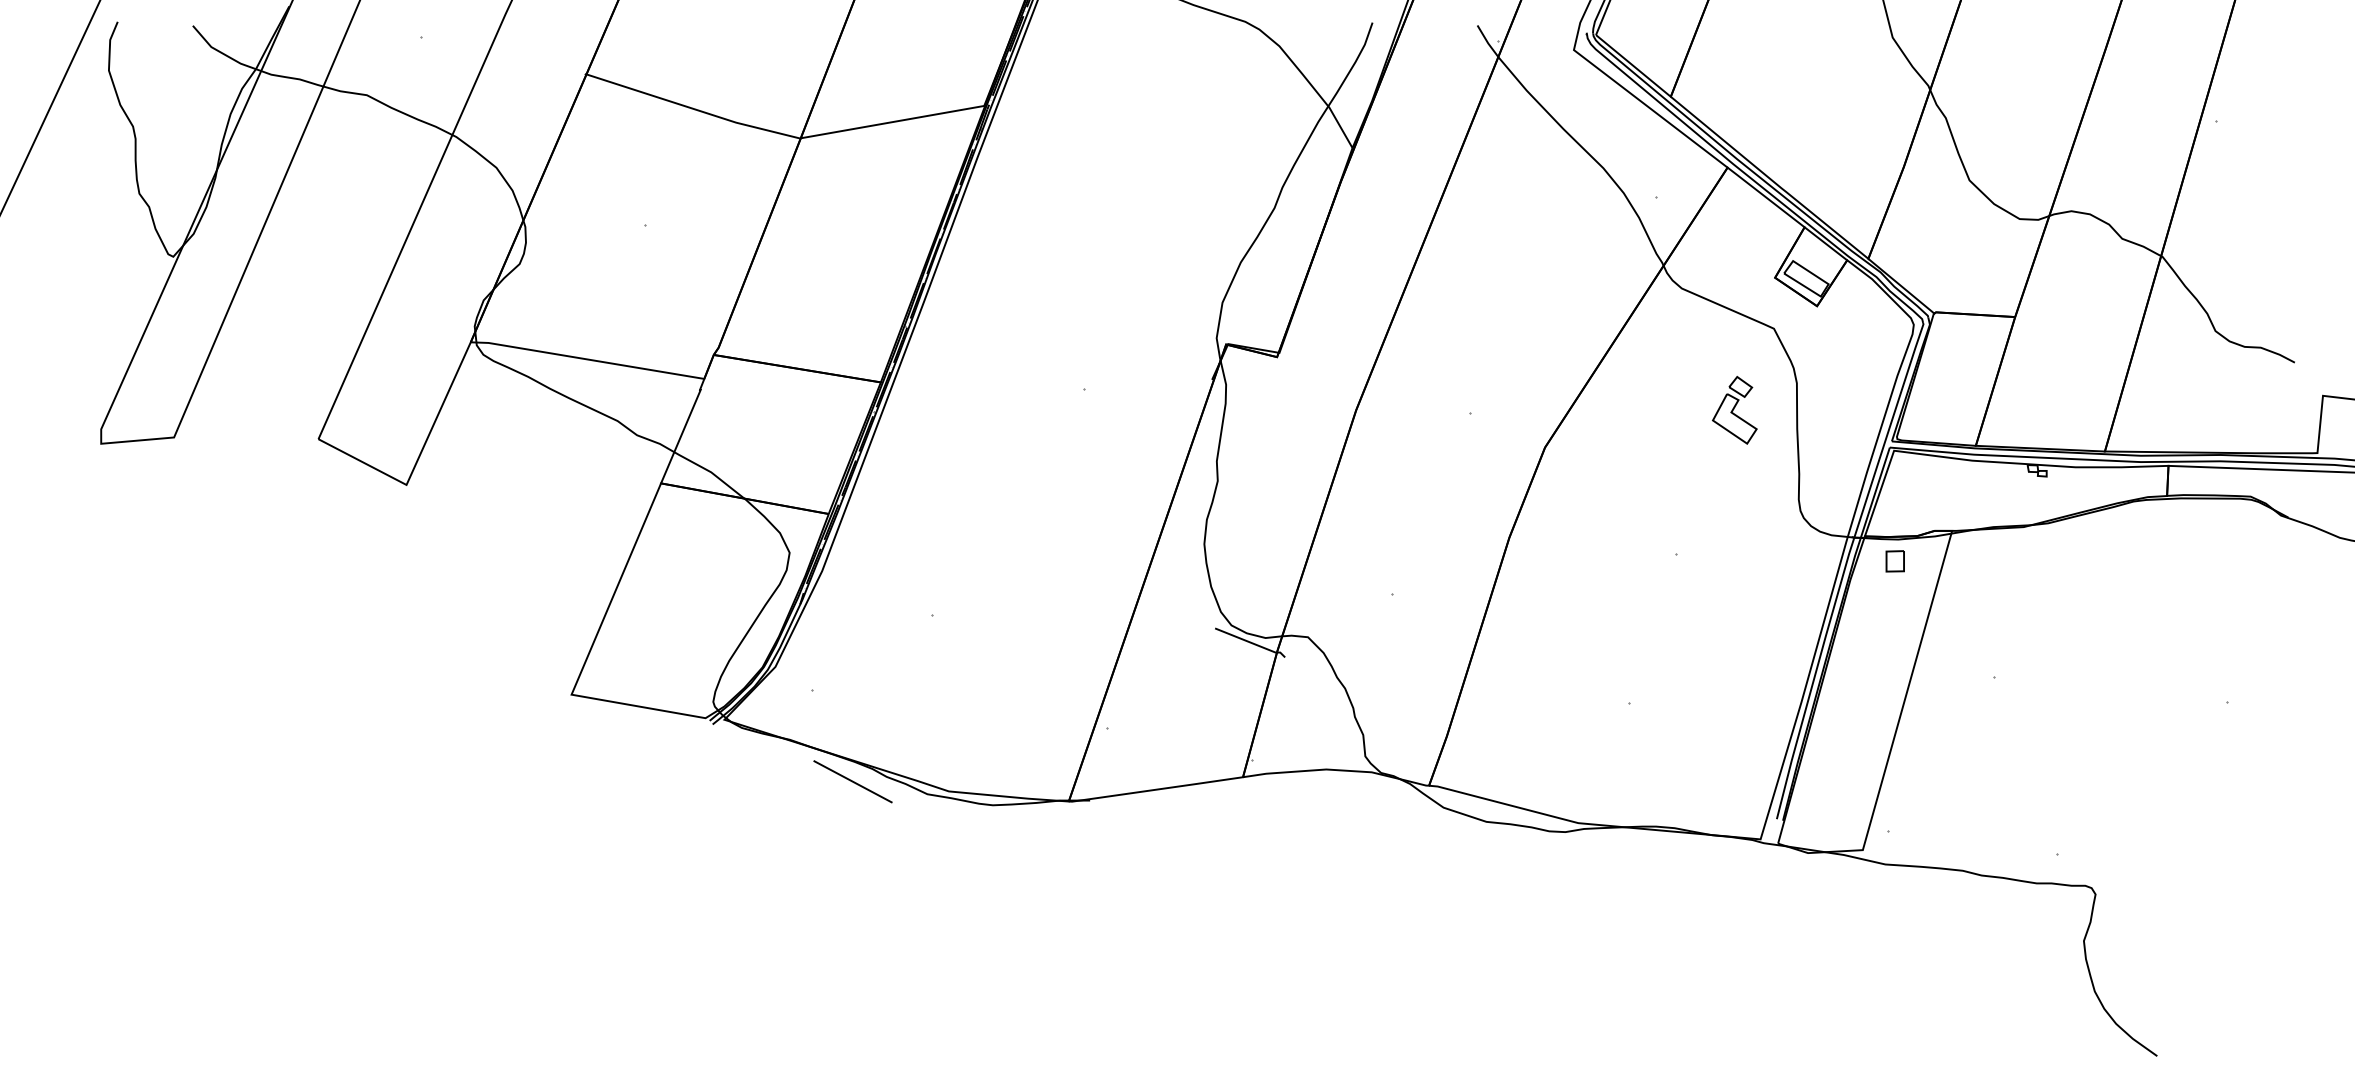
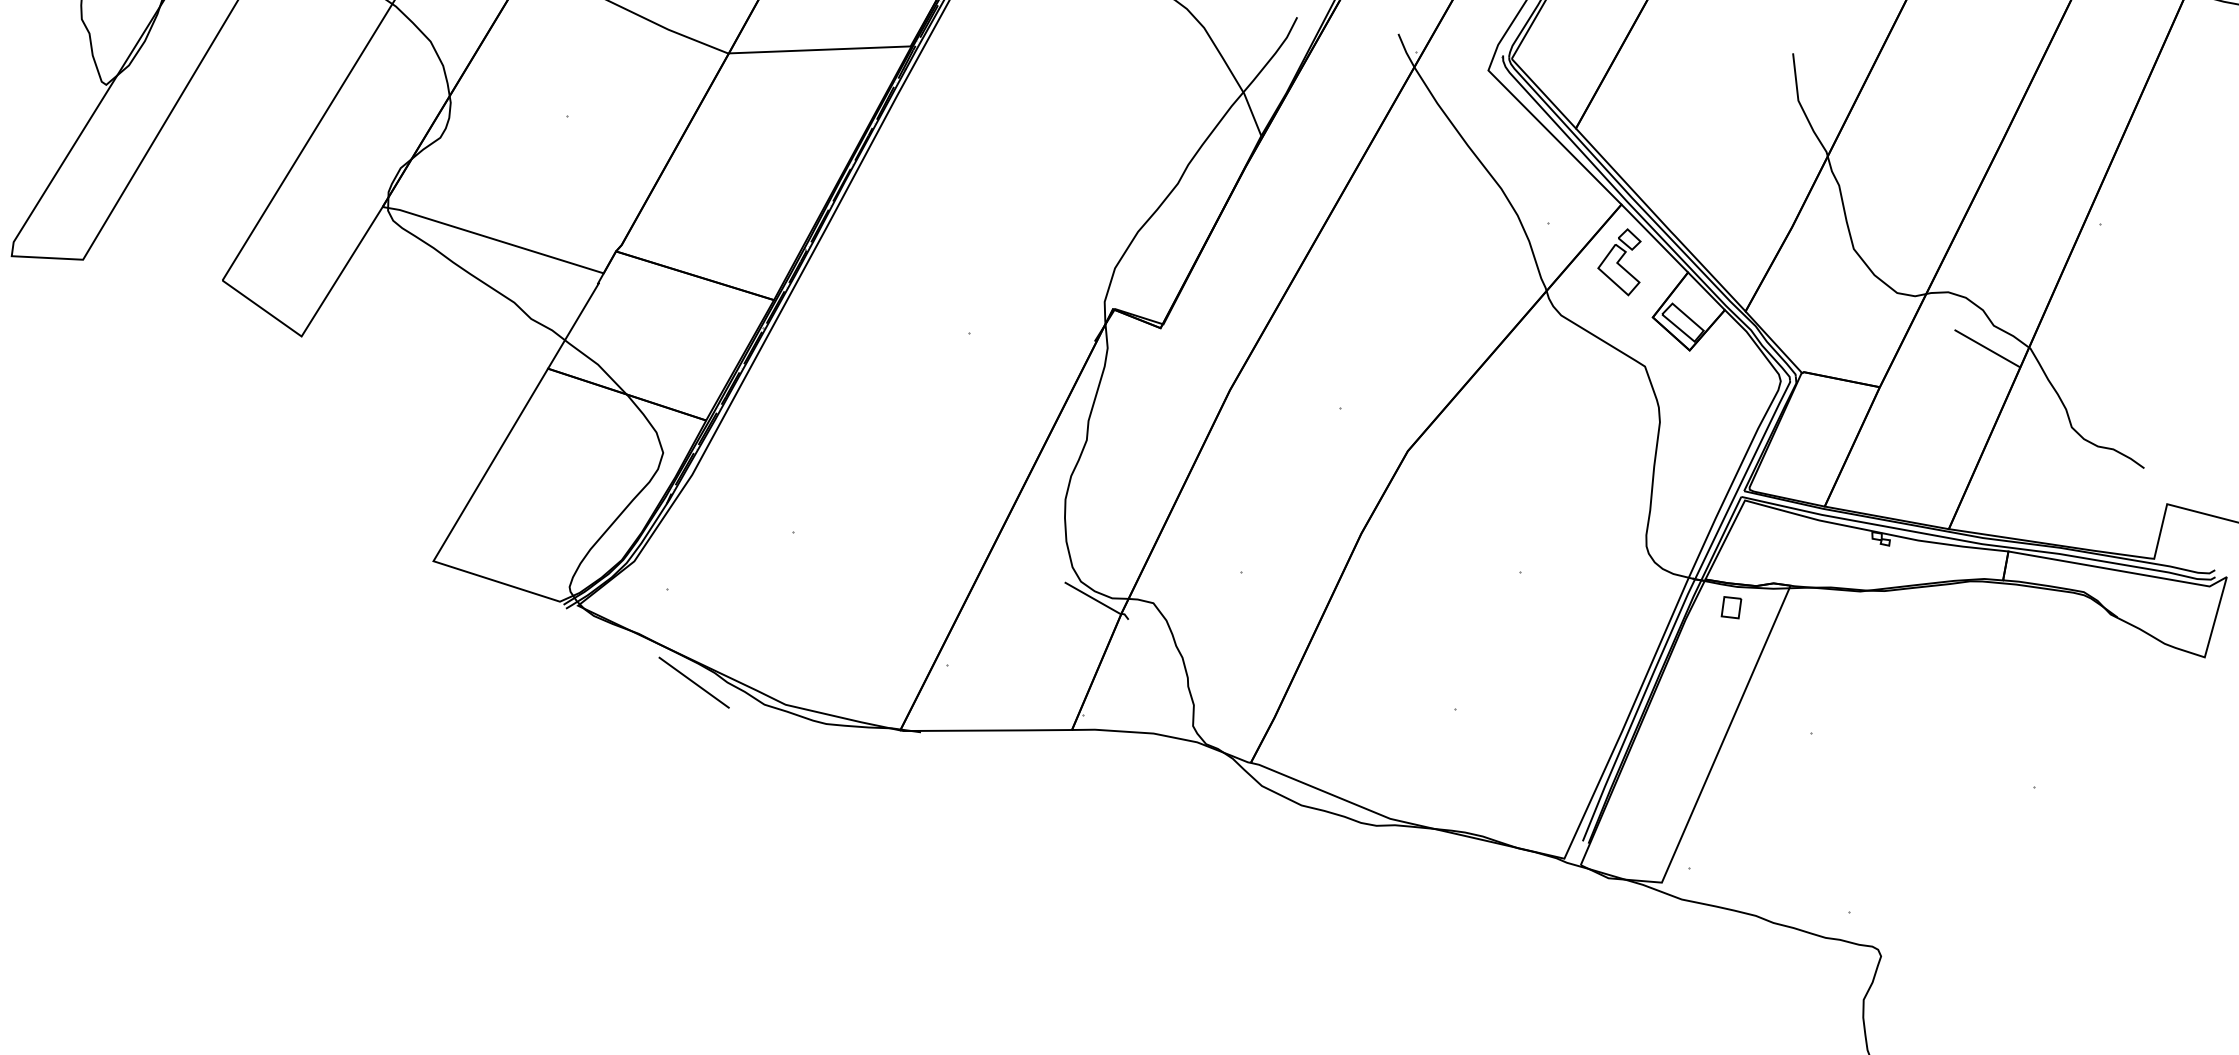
line: (2118, 262) -> (1987, 348), added
part: (1734, 409) -> (1620, 260), moved

